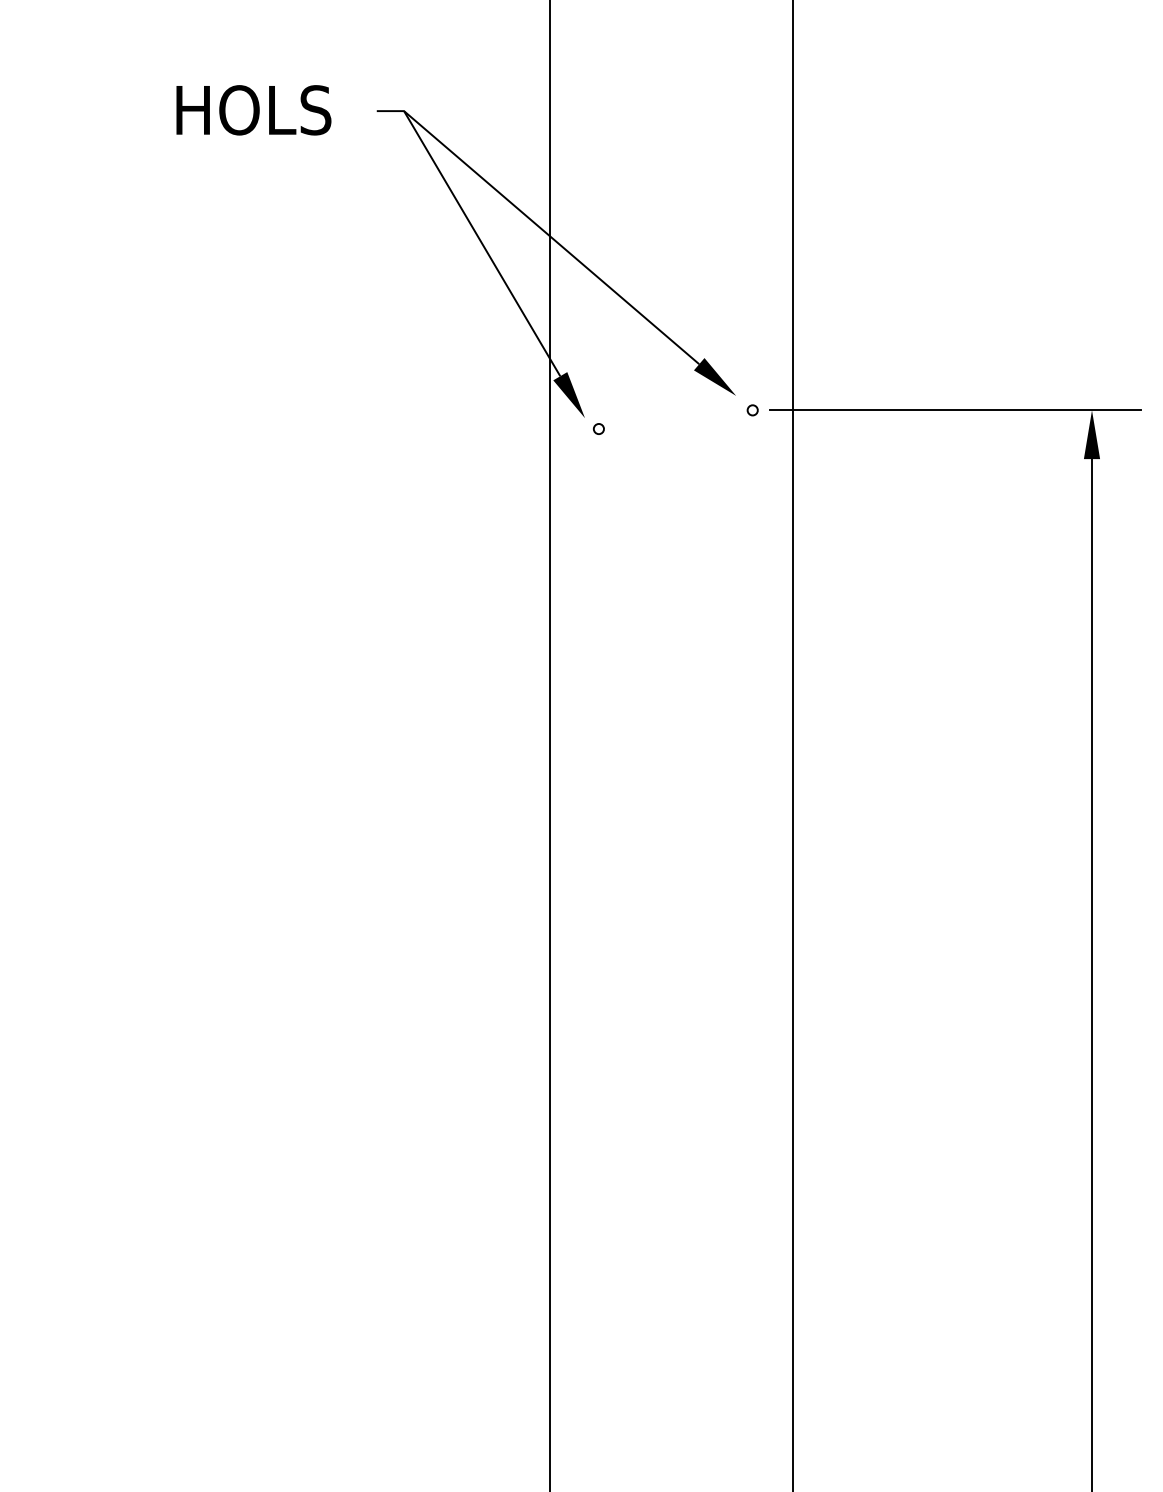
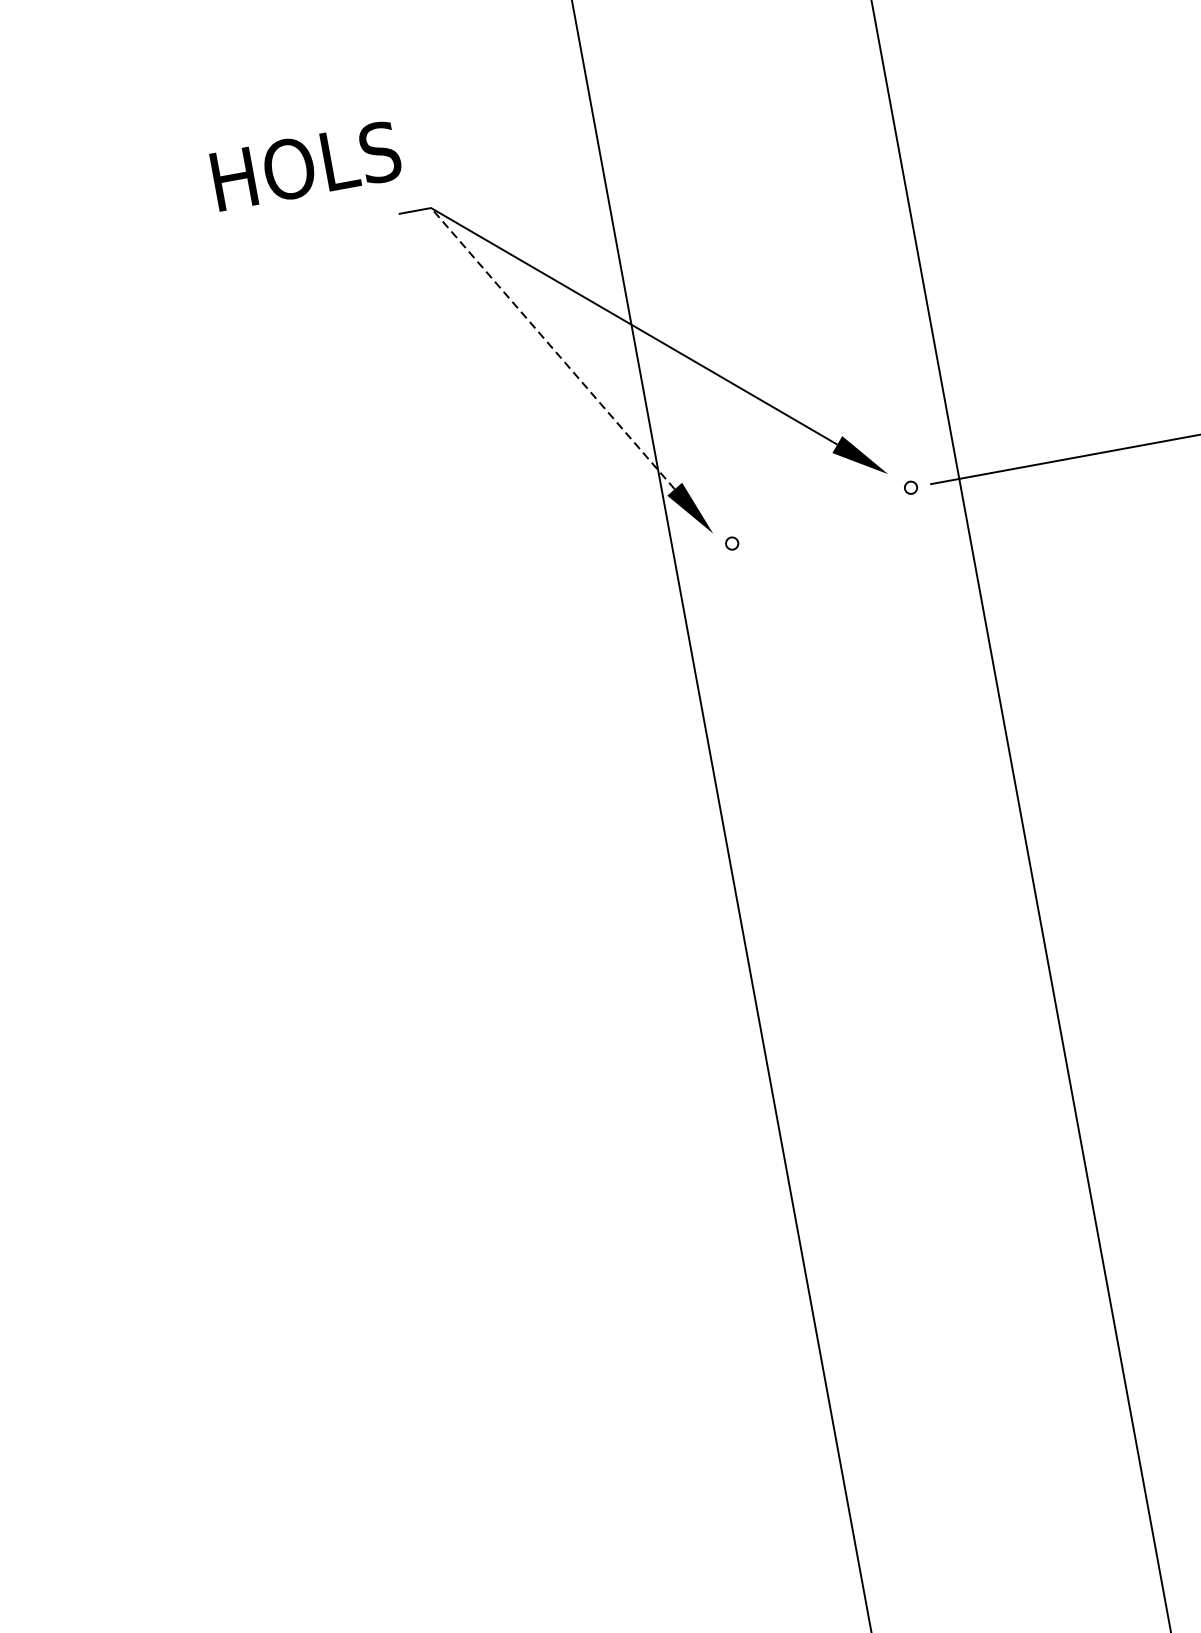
text: (253, 110) -> (305, 166), moved
line: (482, 243) -> (553, 348), solid -> dashed

